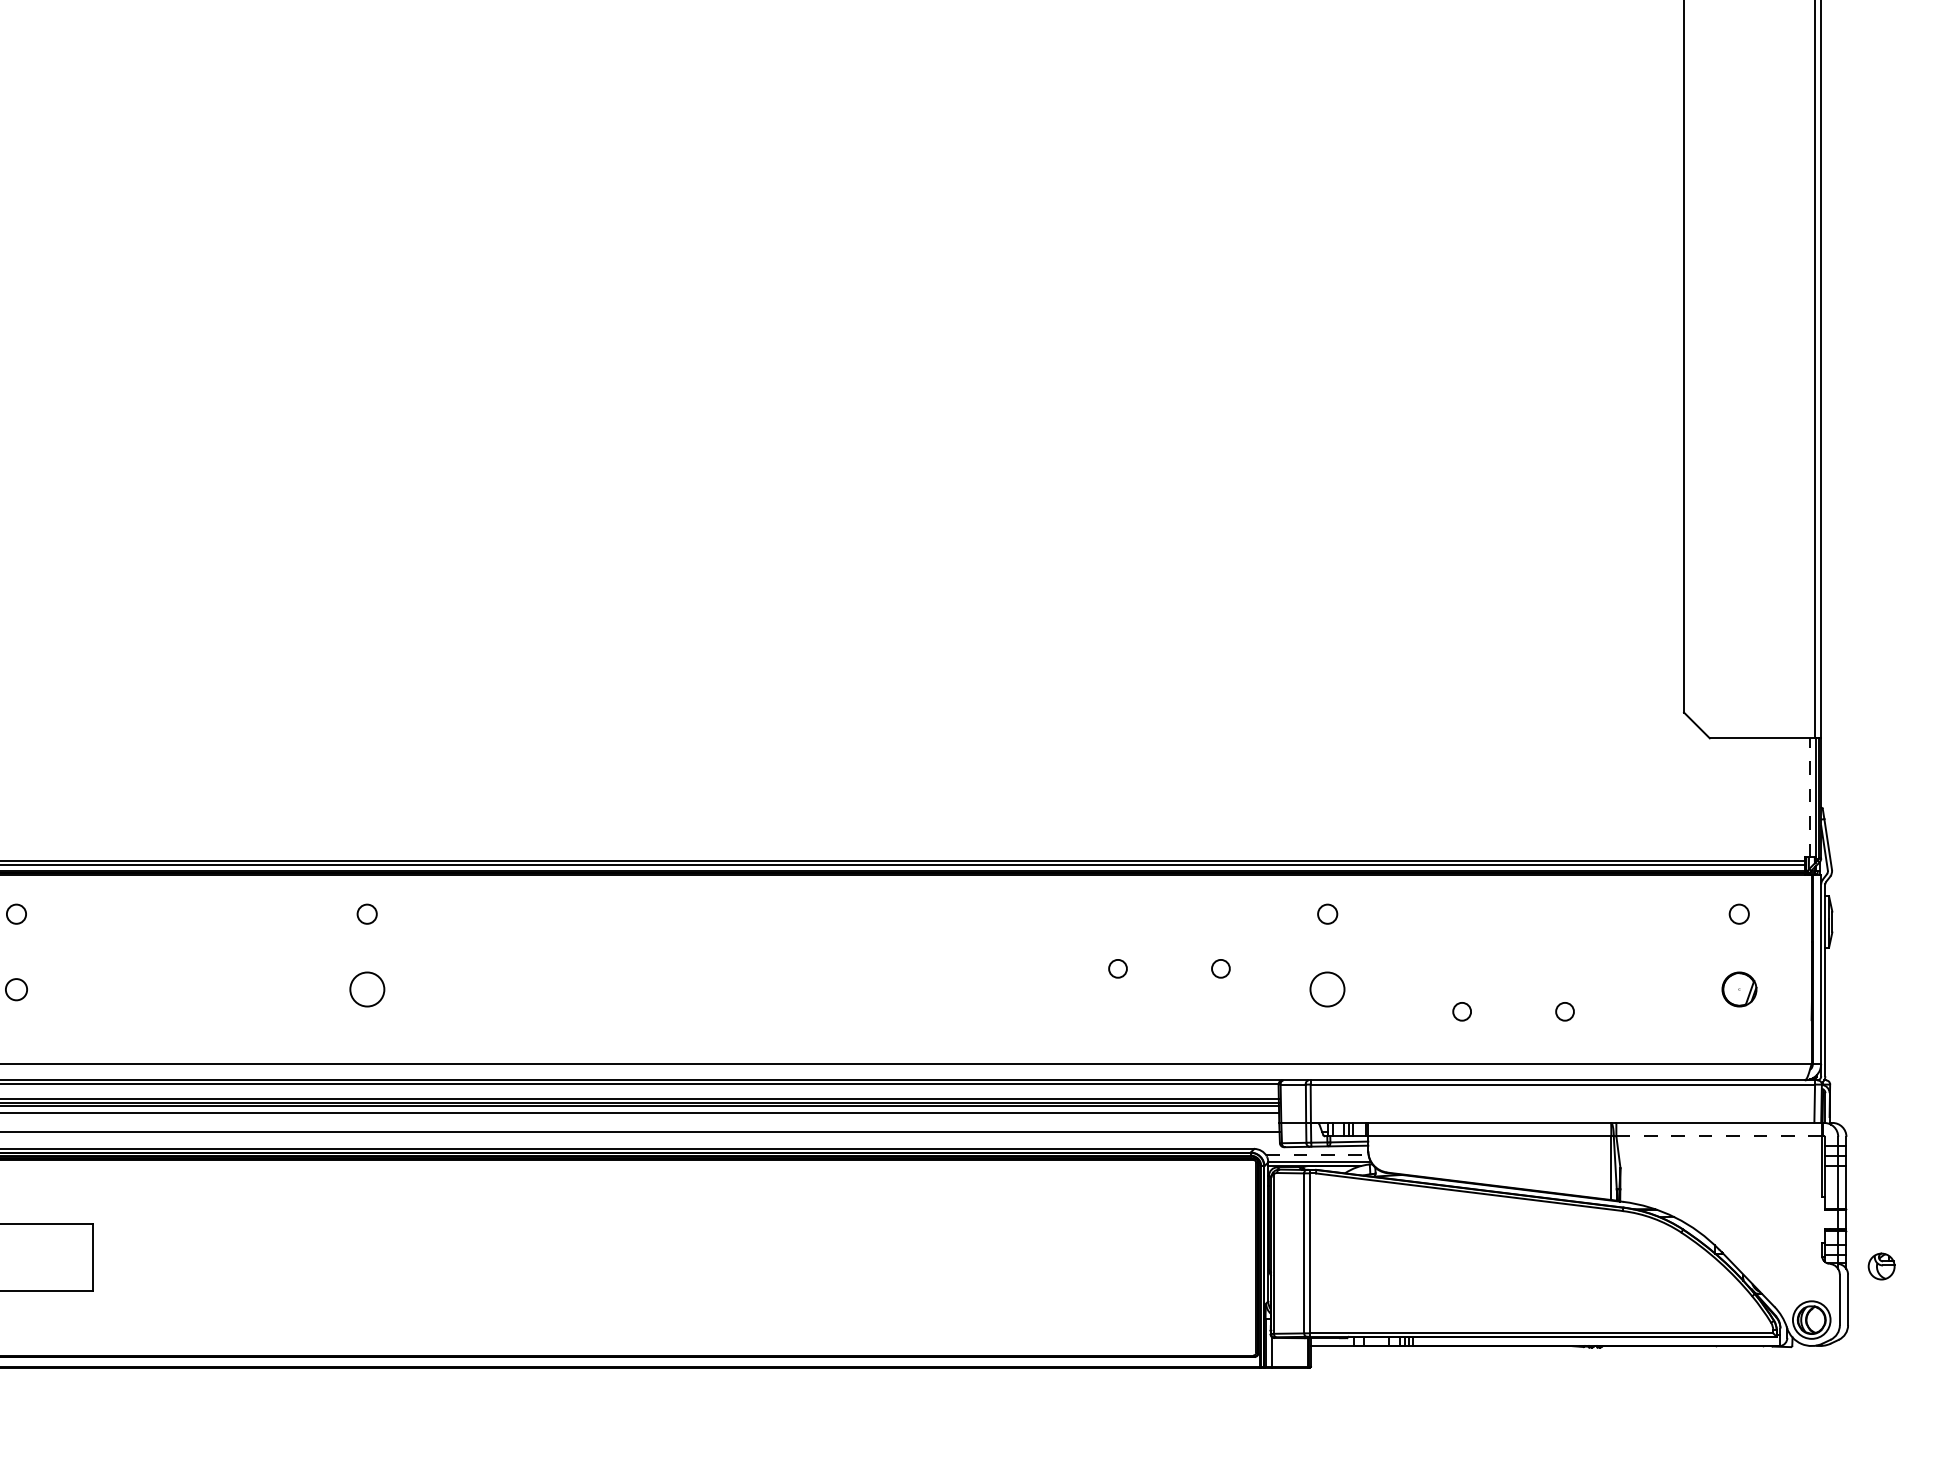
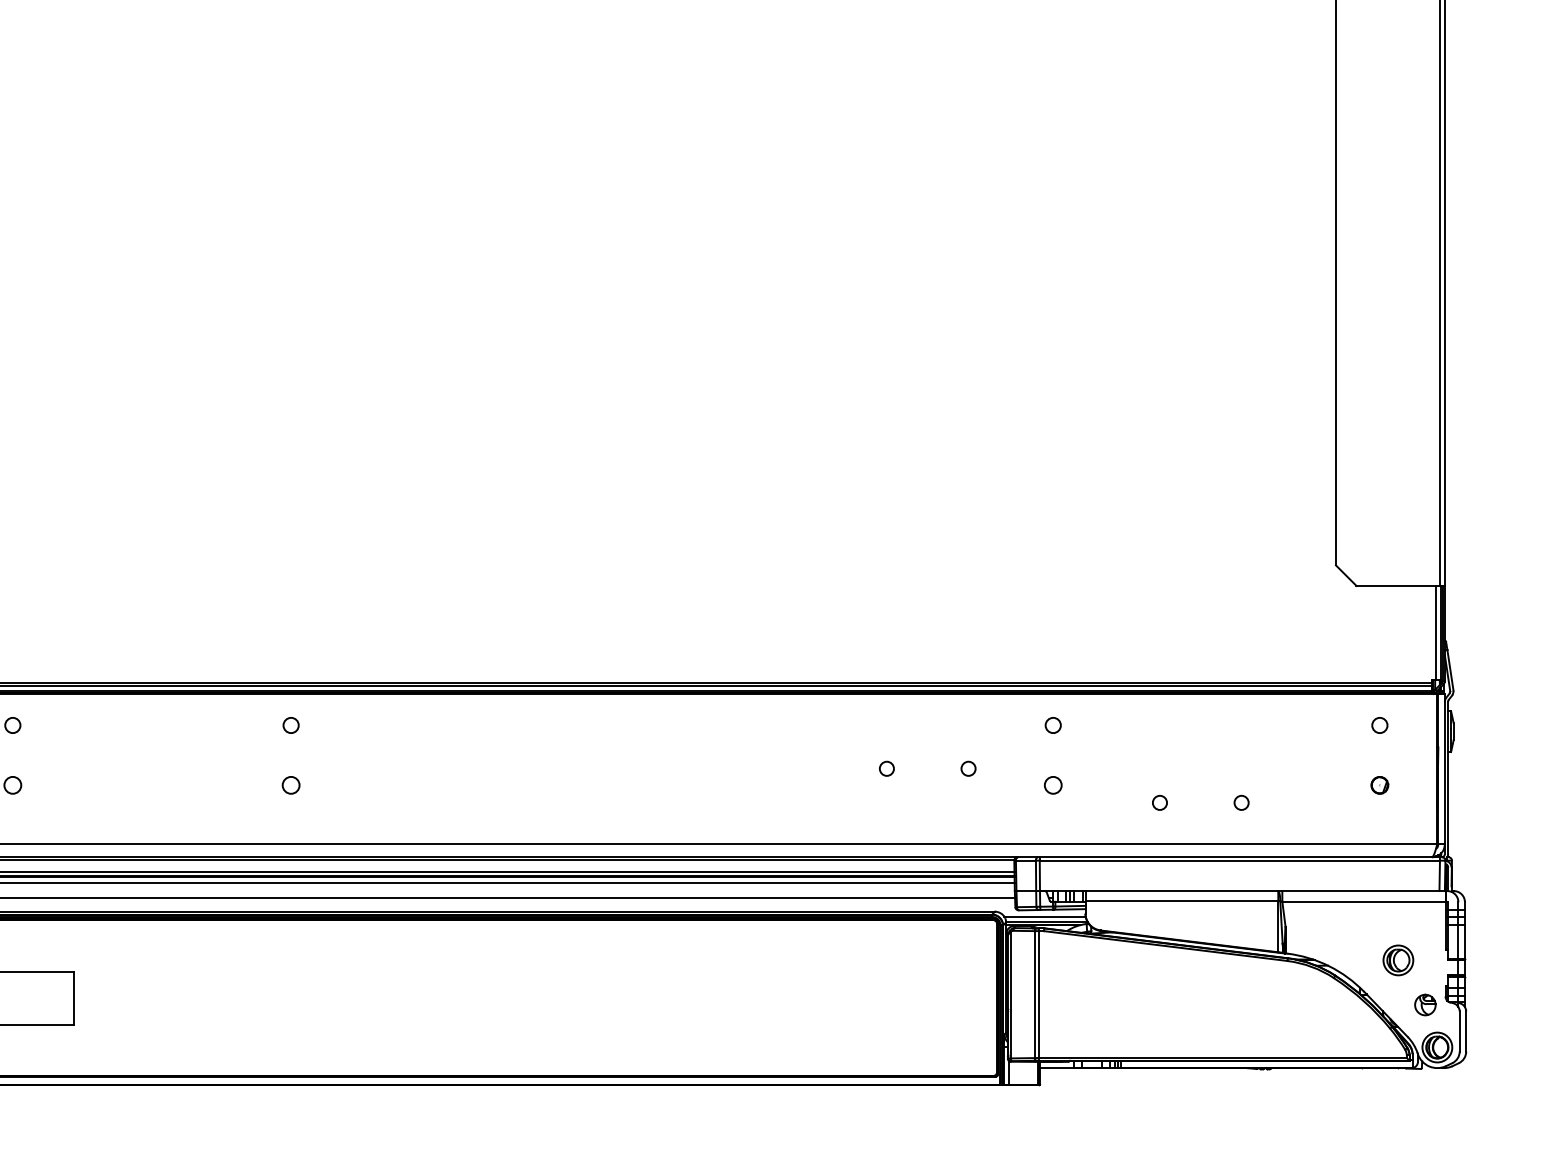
line: (1810, 797) -> (1436, 632), dashed -> solid
circle: (366, 989) -> (290, 785), size x0.62
circle: (1327, 989) -> (1053, 785), size x0.62
part: (1738, 989) -> (1379, 785), size x0.62
line: (1719, 1136) -> (1364, 901), dashed -> solid
line: (1317, 1155) -> (1045, 916), dashed -> solid
part: (1762, 1209) -> (1398, 959), added
part: (1881, 1266) -> (1425, 1005), moved

